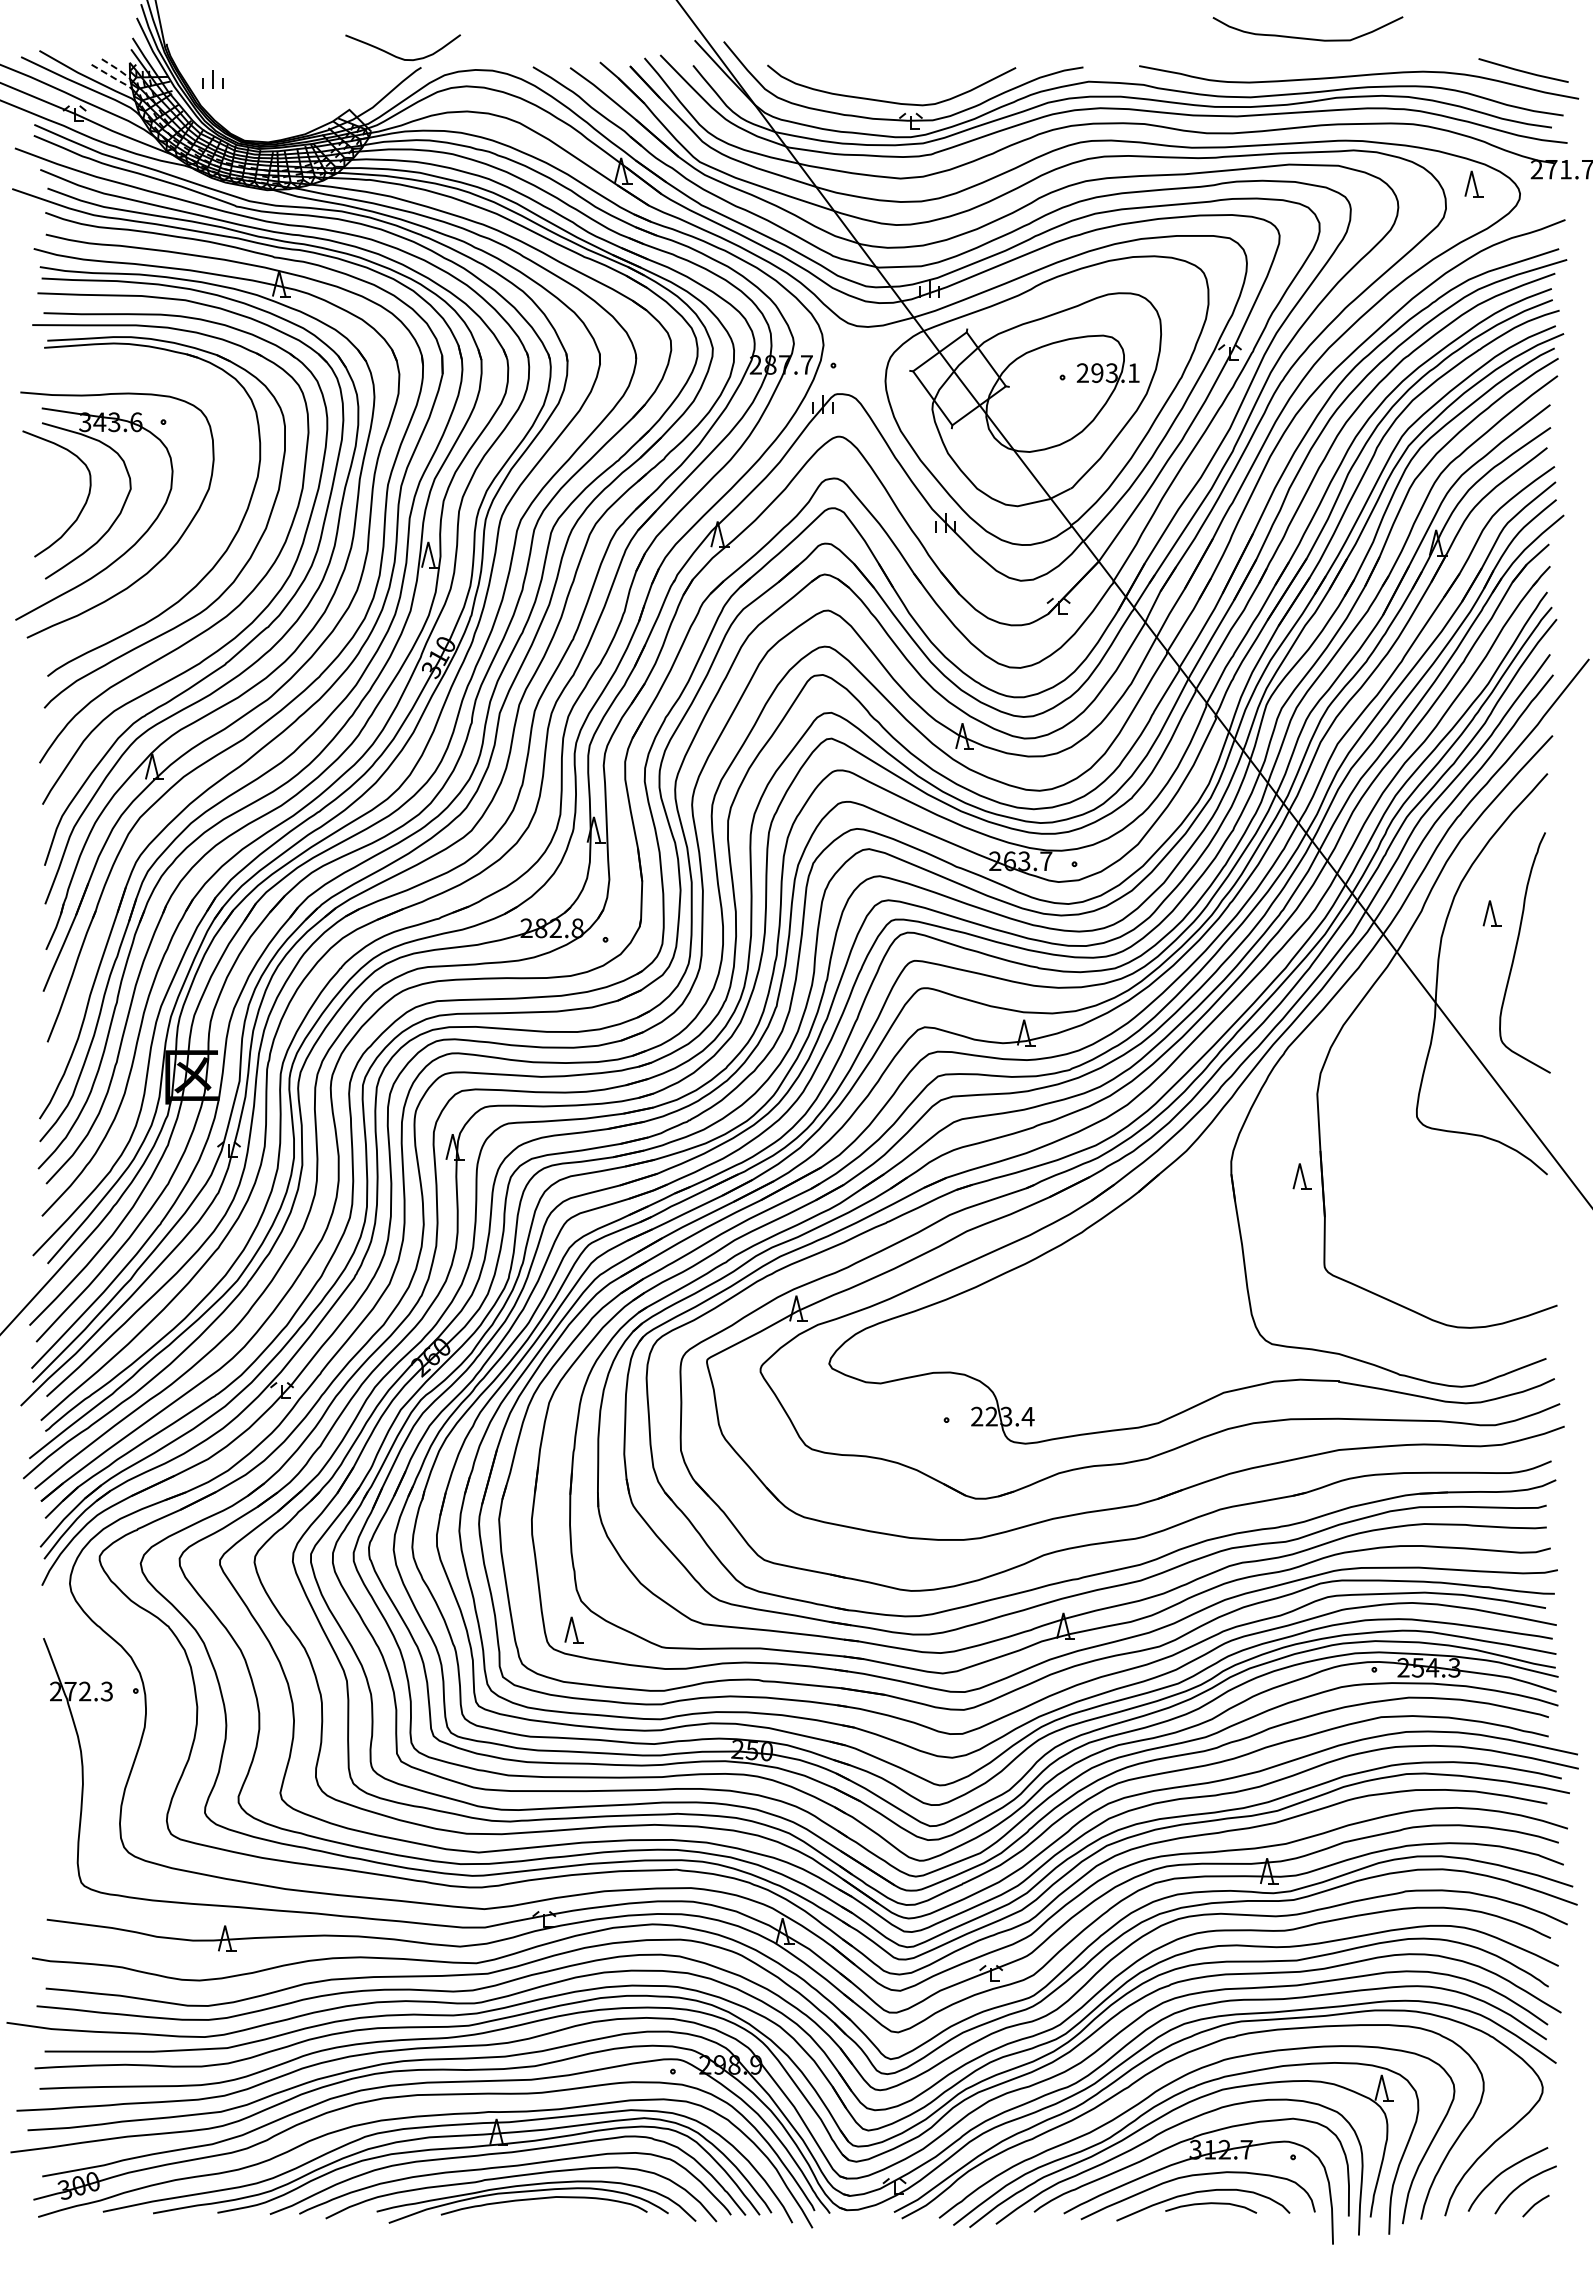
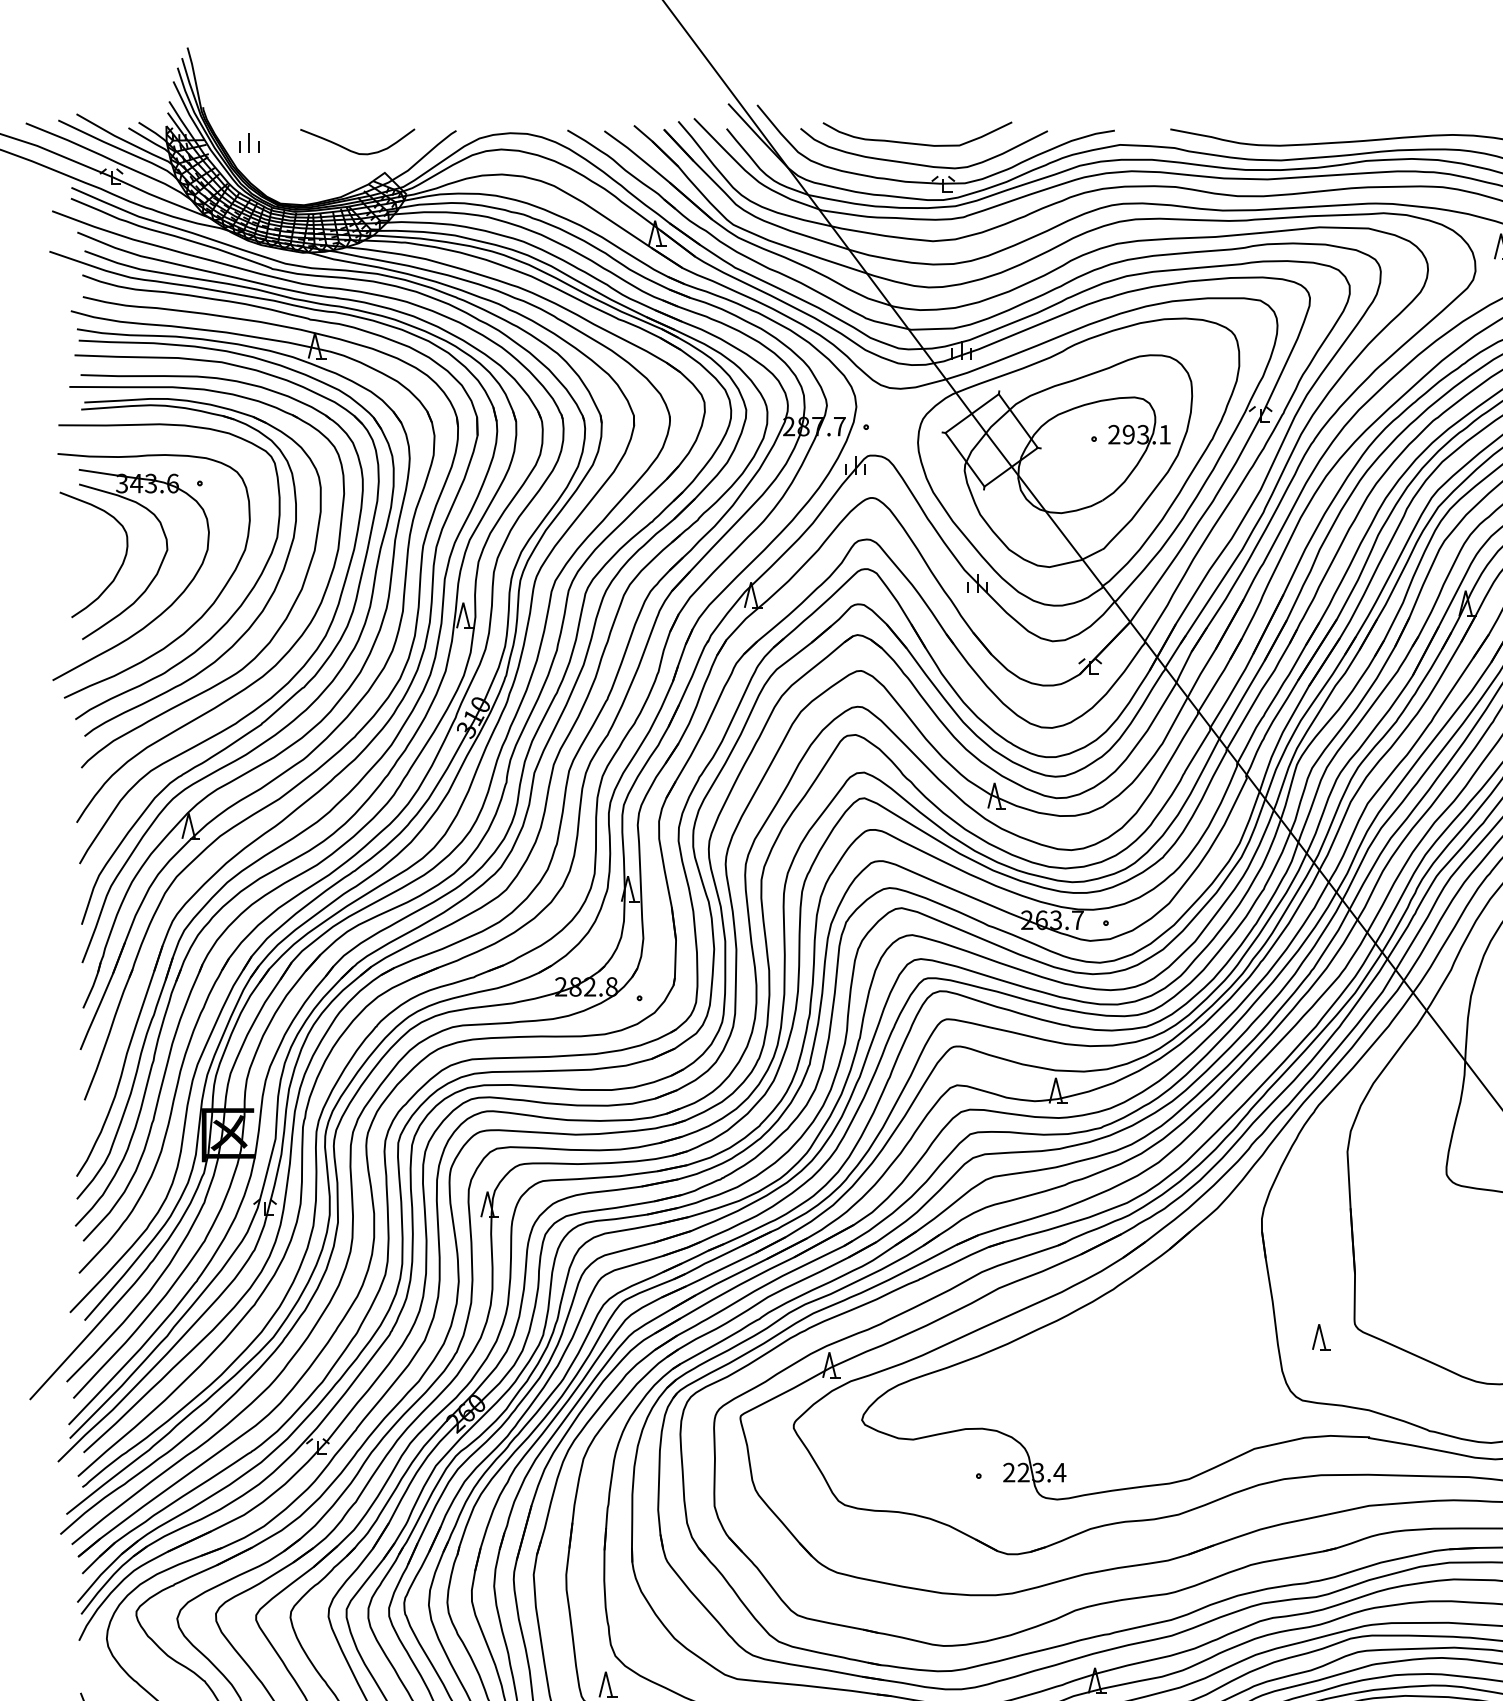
curve: (1305, 37) -> (915, 142), moved
curve: (398, 56) -> (353, 150), moved
line: (117, 68) -> (154, 131), dashed -> solid
line: (113, 77) -> (150, 140), dashed -> solid
curve: (186, 564) -> (222, 625), added
part: (1301, 1176) -> (1320, 1337), moved

